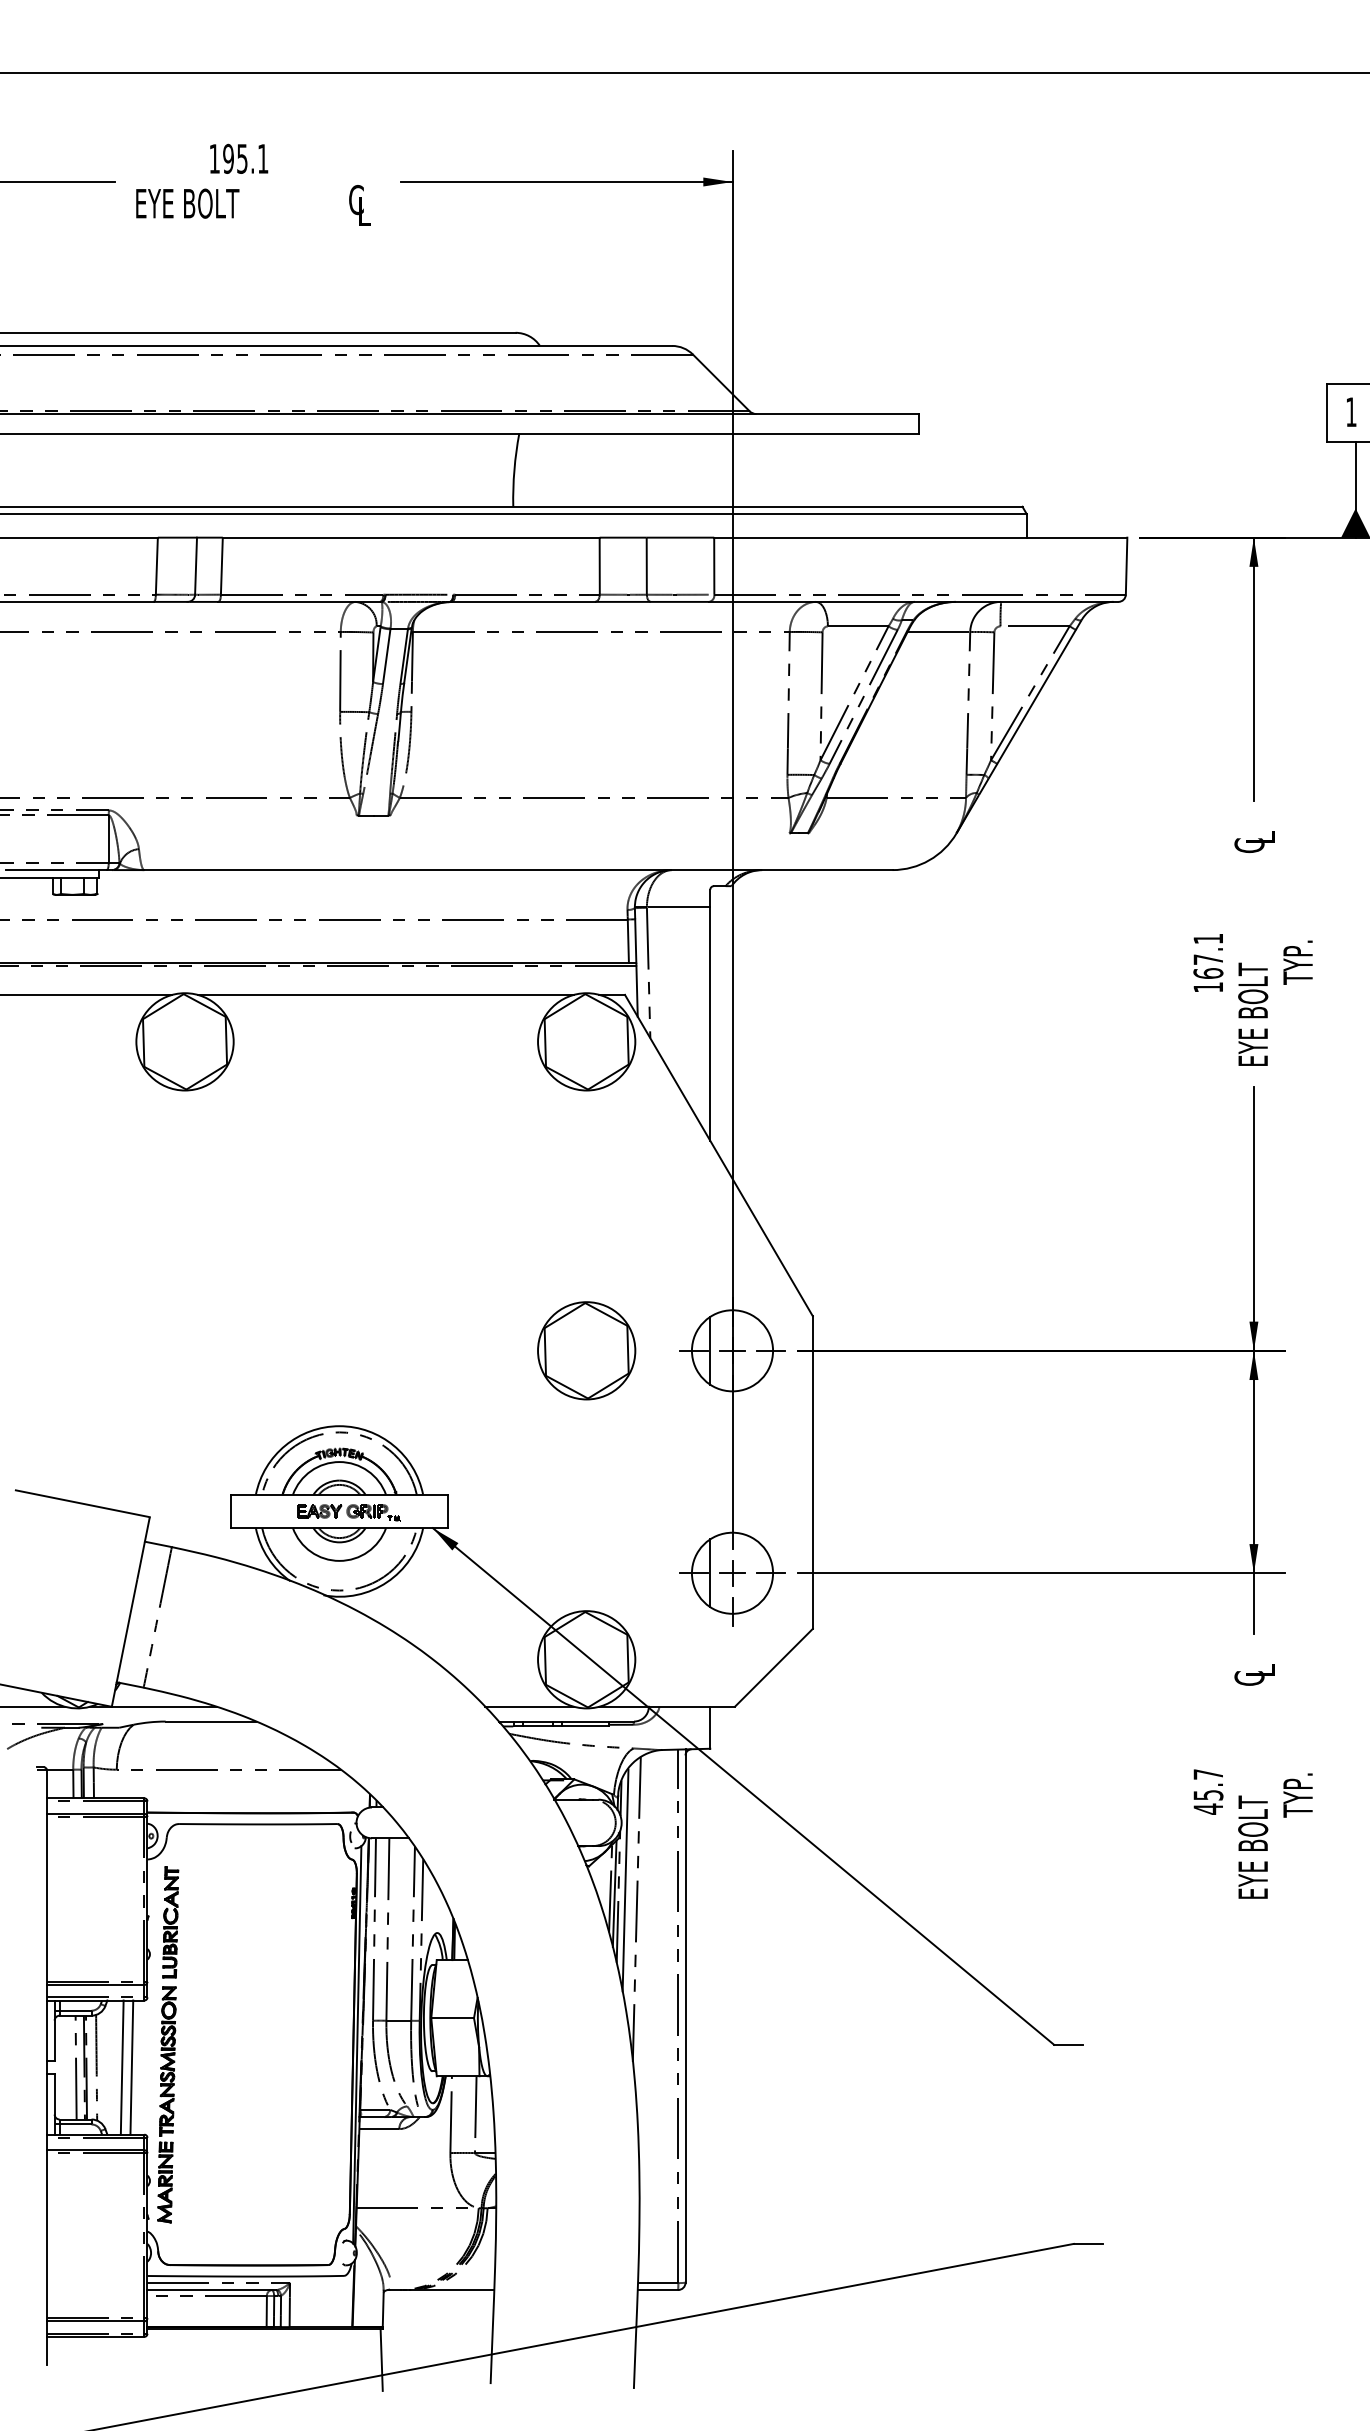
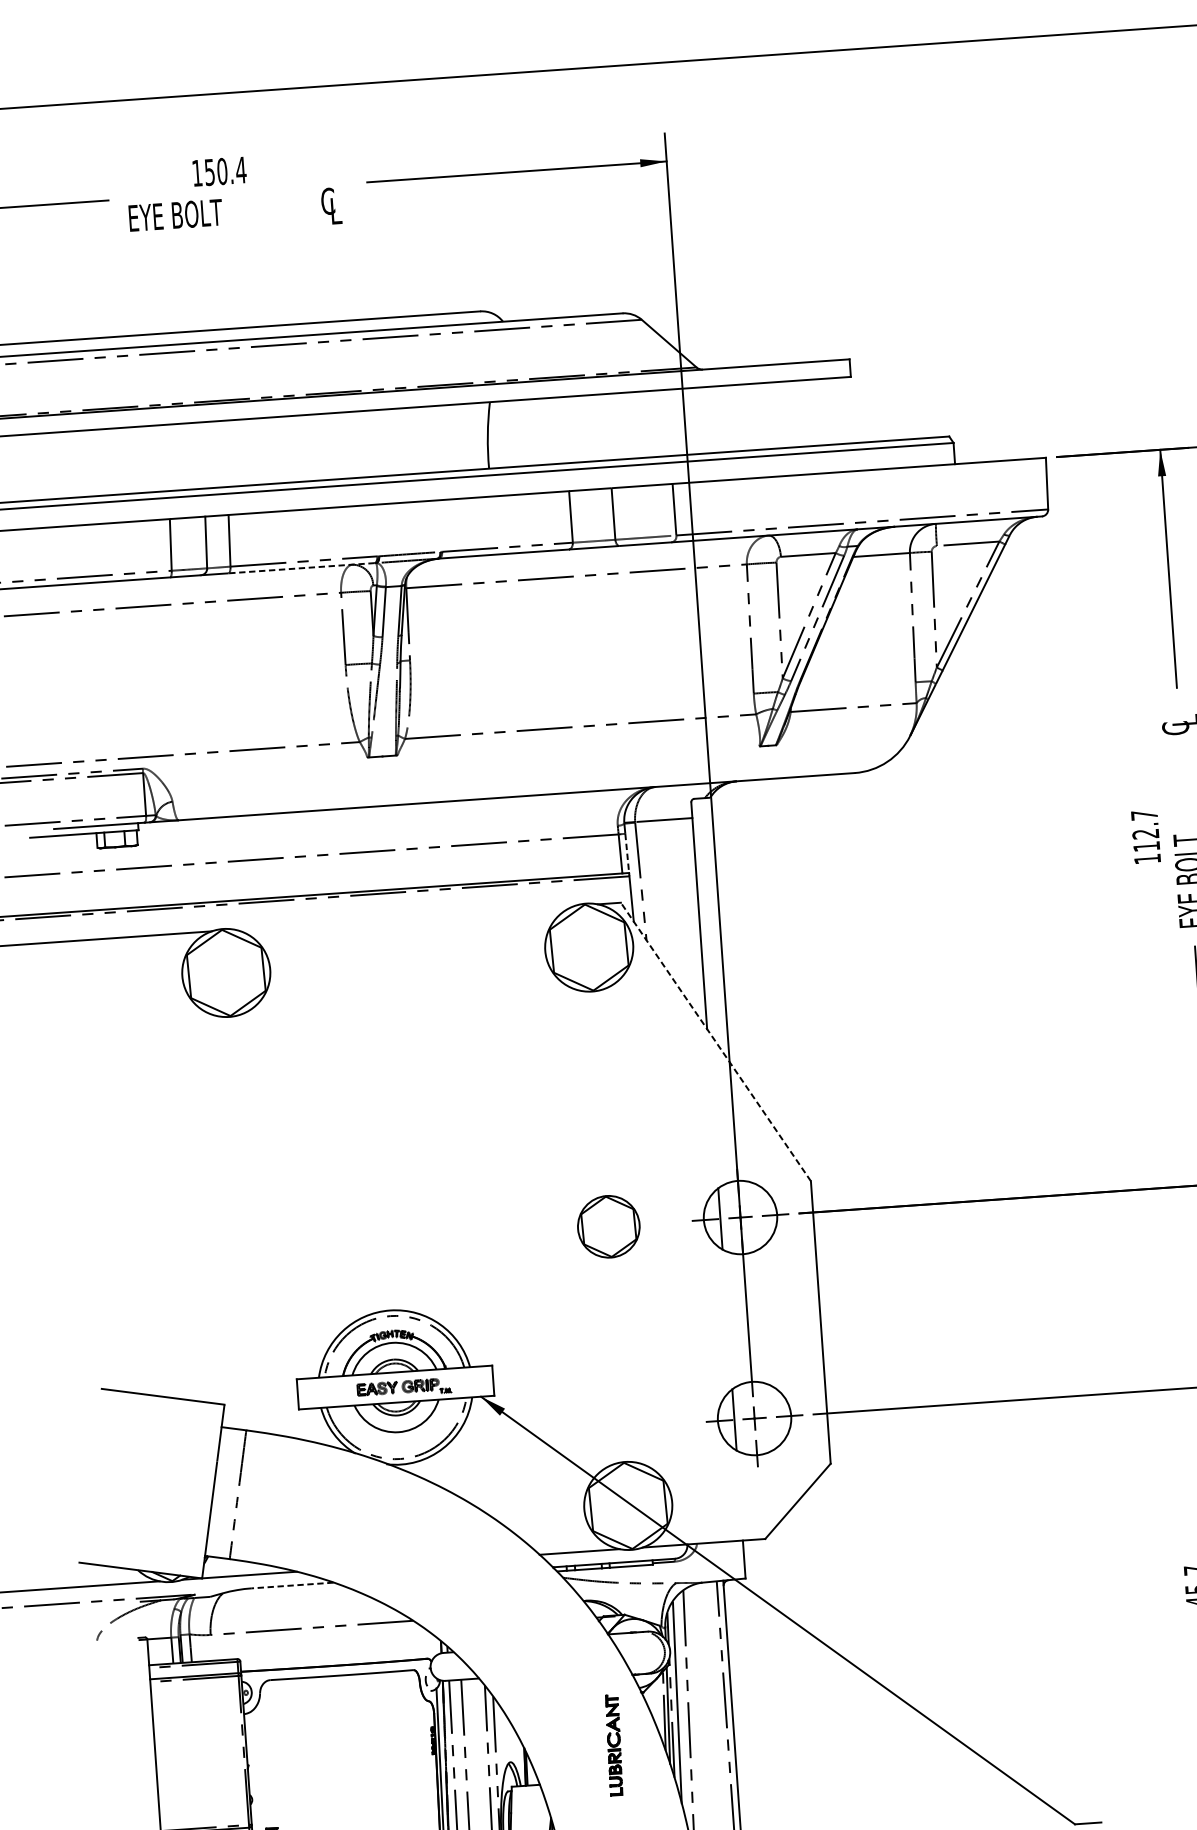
text: (245, 158) -> (225, 170), 195.1 -> 150.4
line: (299, 601) -> (301, 567), solid -> dashed
line: (635, 941) -> (627, 853), solid -> dashed
text: (1208, 955) -> (1145, 830), 167.1 -> 112.7
line: (385, 994) -> (404, 917), removed
line: (718, 1155) -> (715, 1041), solid -> dashed
part: (586, 1350) -> (608, 1226), size x0.7
line: (210, 1721) -> (292, 1585), solid -> dashed
part: (170, 1922) -> (613, 1745), moved

